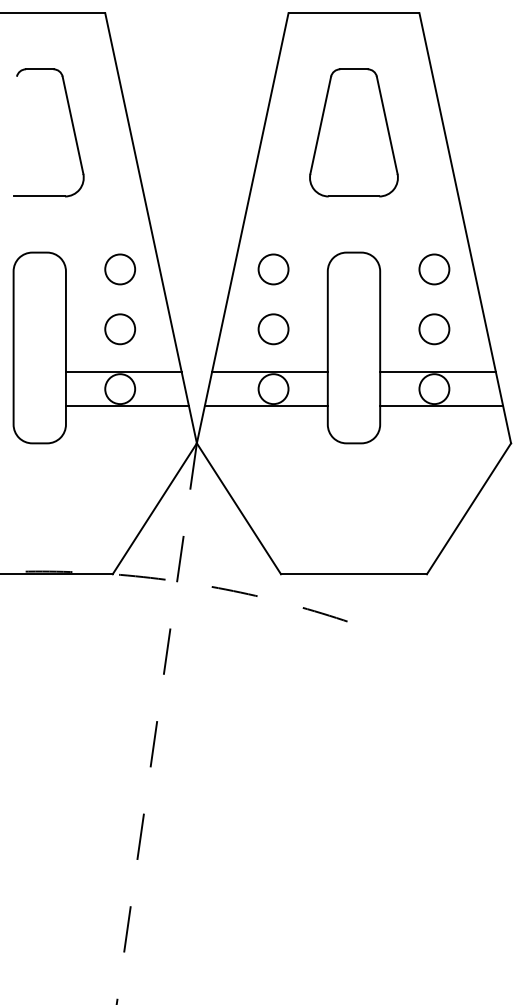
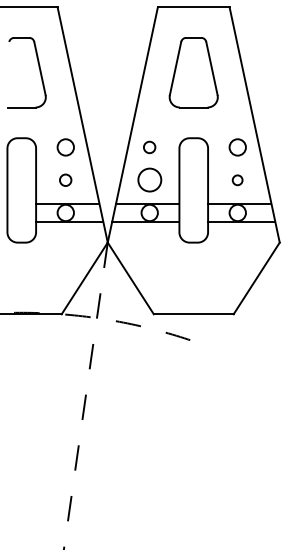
circle: (273, 269) -> (149, 147), size x0.7
circle: (119, 329) -> (65, 180), size x0.7
circle: (273, 329) -> (149, 180), size x1.4
circle: (433, 329) -> (237, 180), size x0.6

